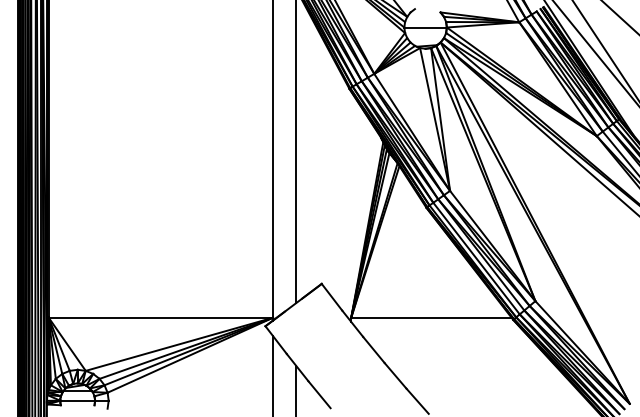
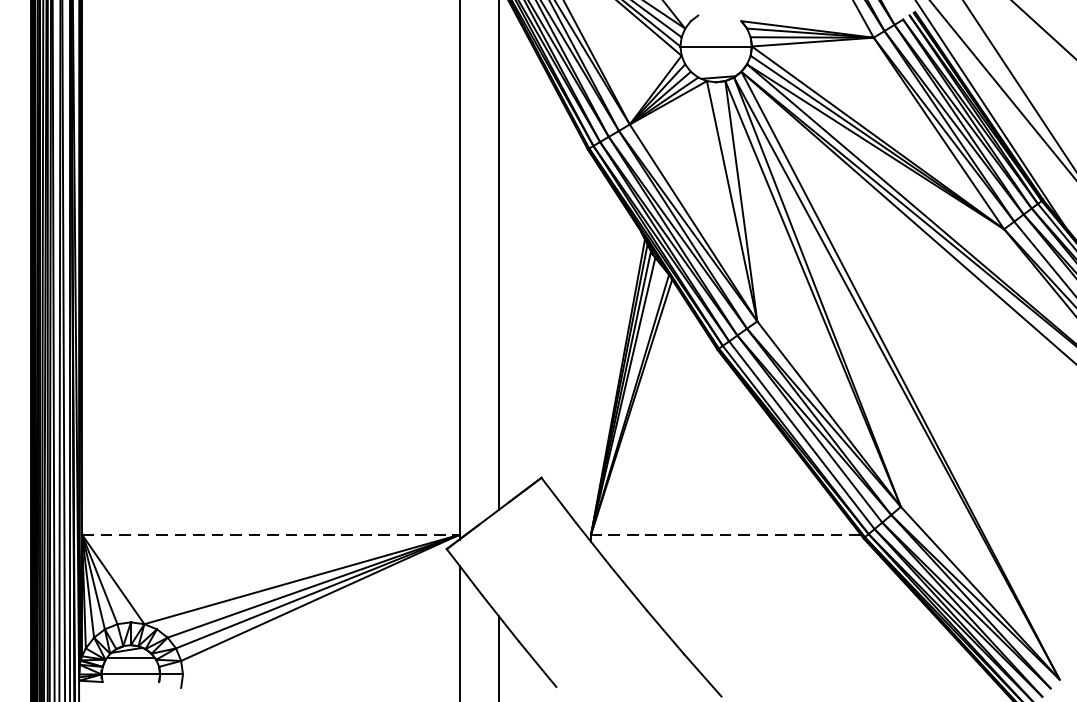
line: (161, 317) -> (271, 534), solid -> dashed
line: (430, 317) -> (724, 534), solid -> dashed

